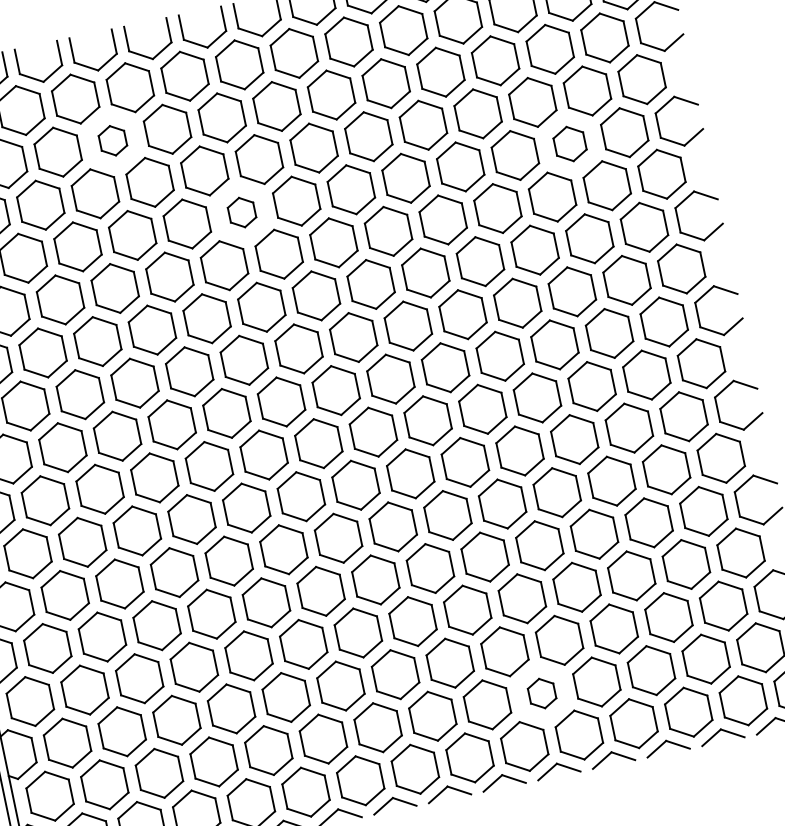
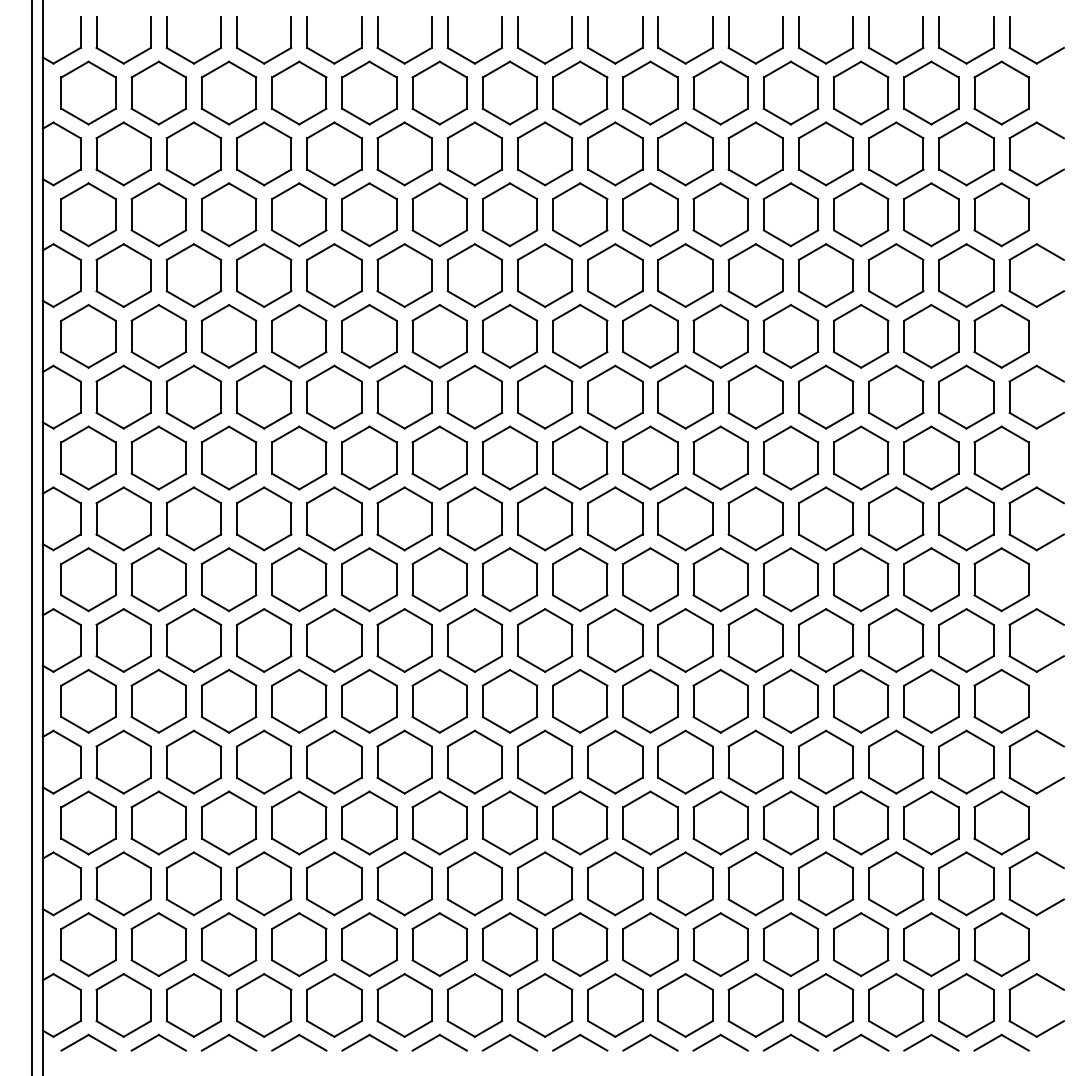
part: (112, 140) -> (334, 153), size x1.67
part: (570, 144) -> (896, 275), size x1.43
part: (241, 212) -> (474, 275), size x1.67
part: (541, 693) -> (720, 944), size x1.67

